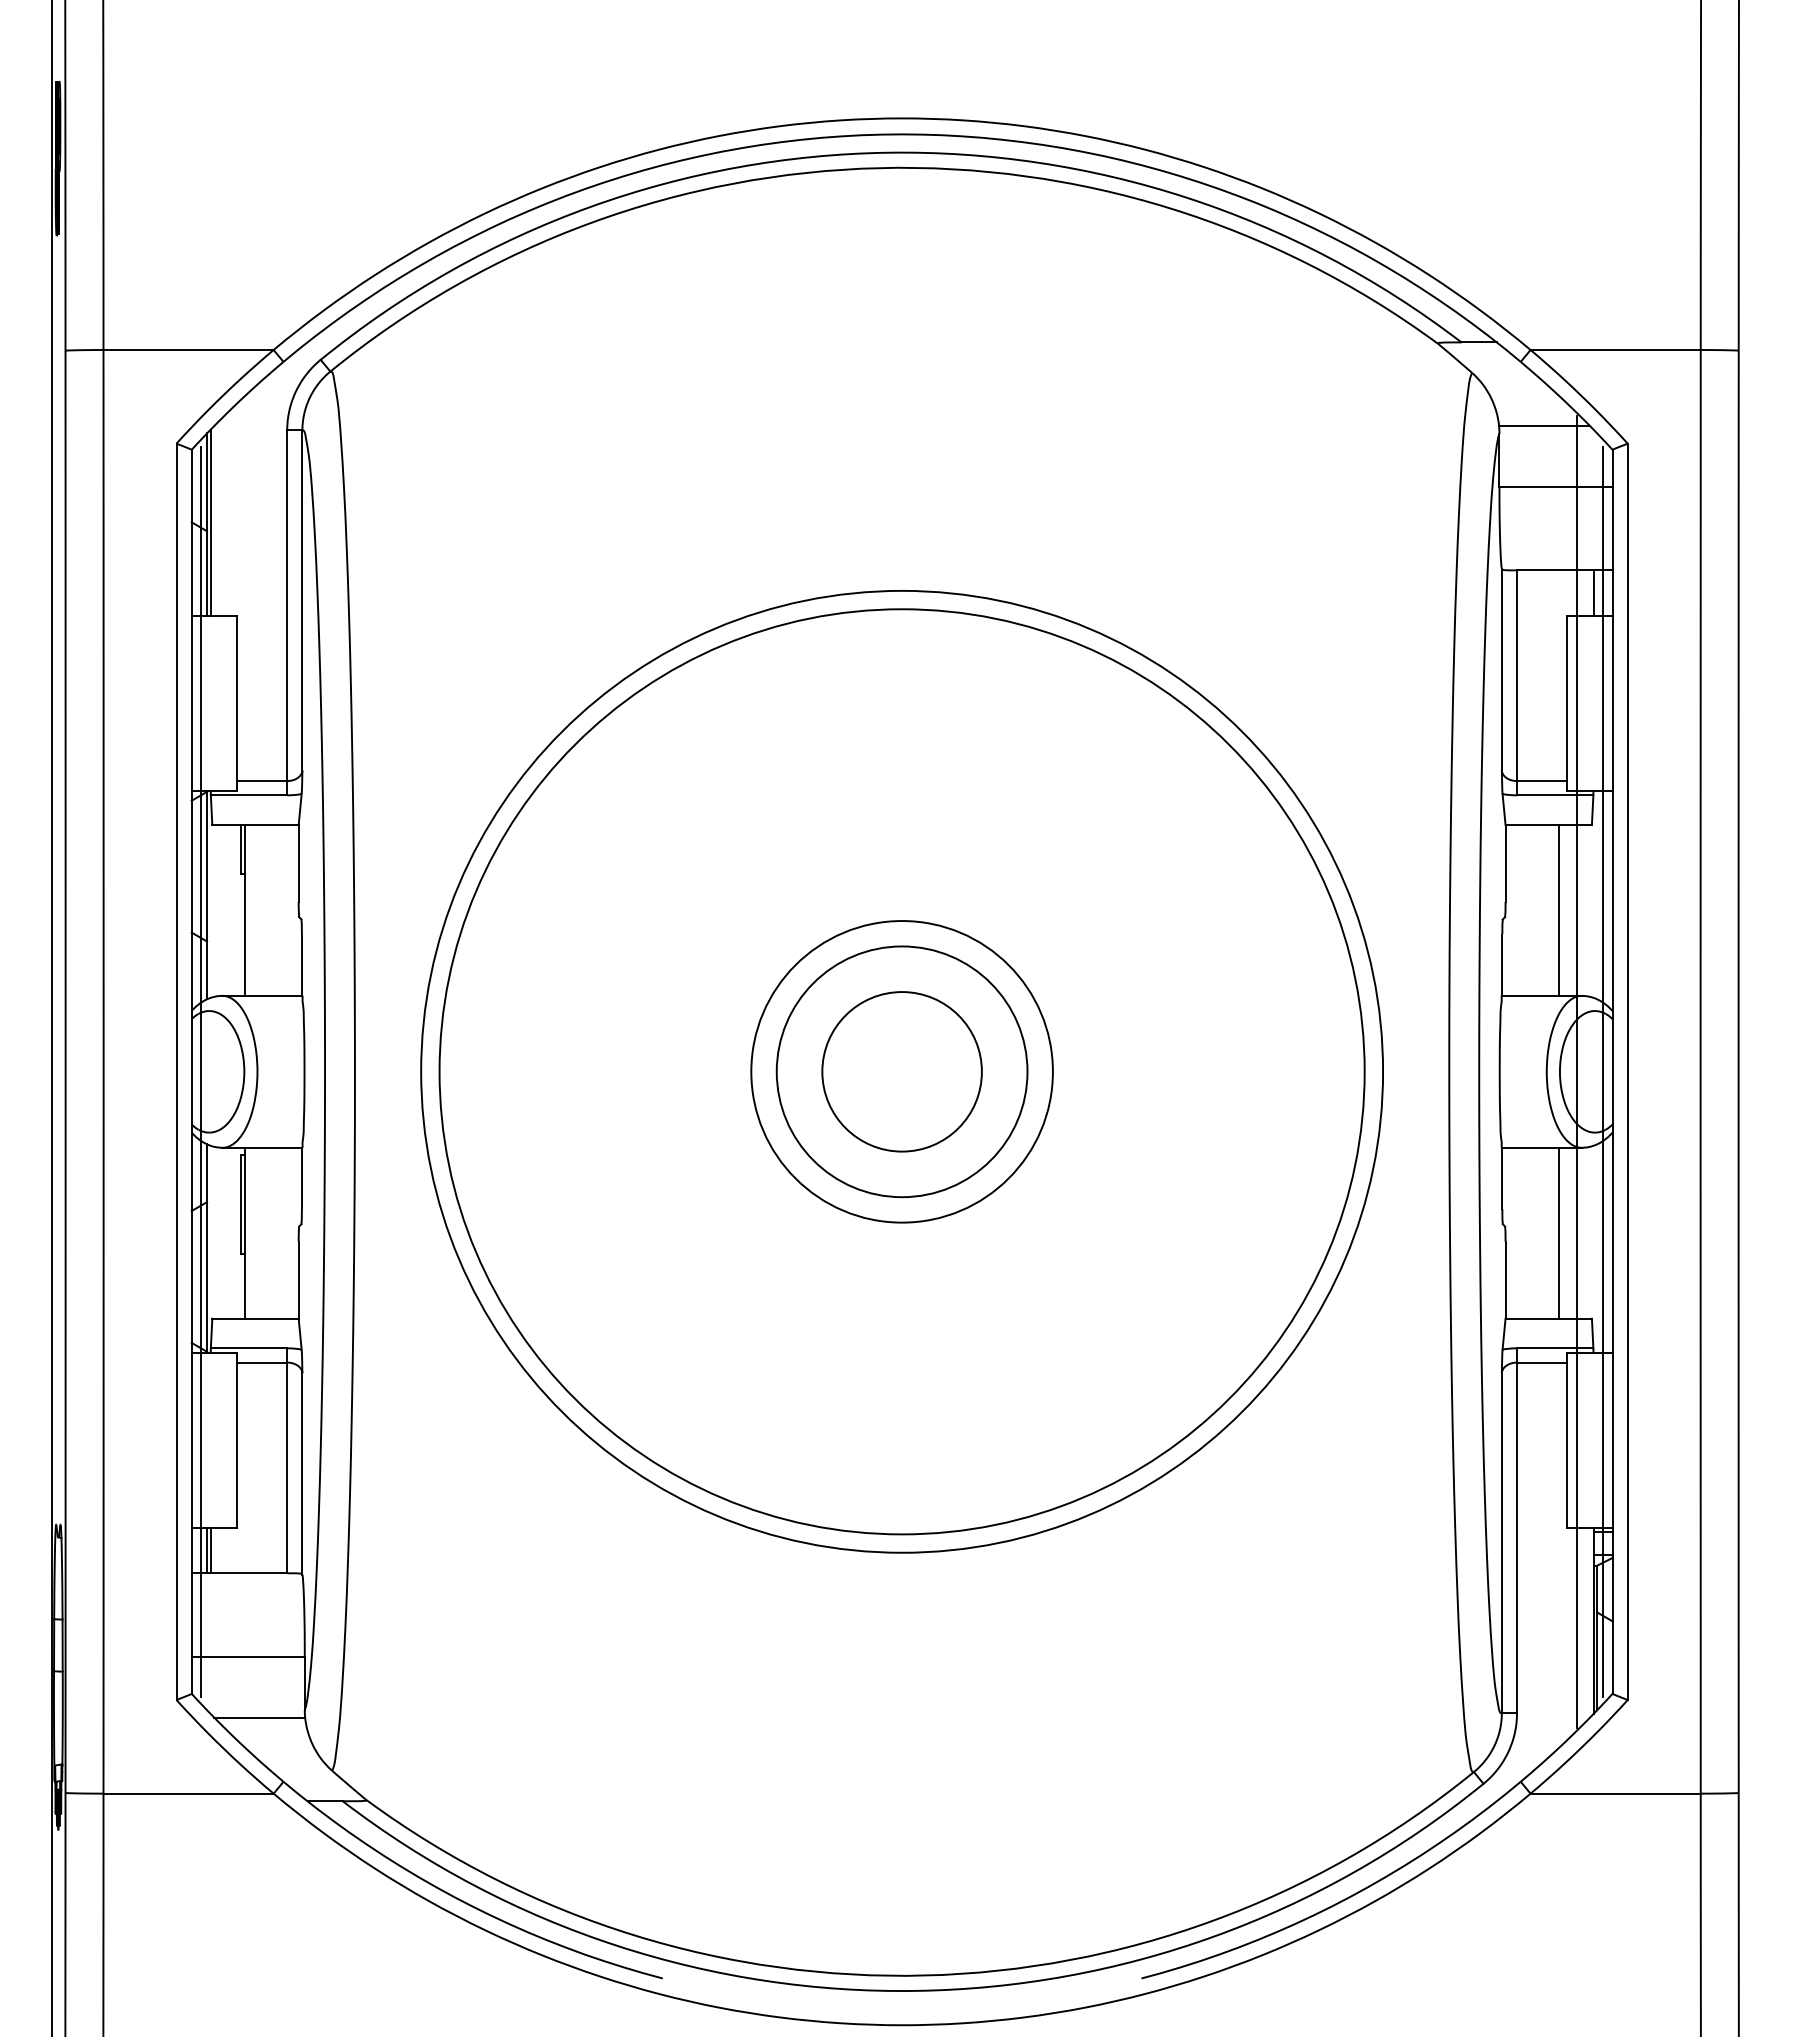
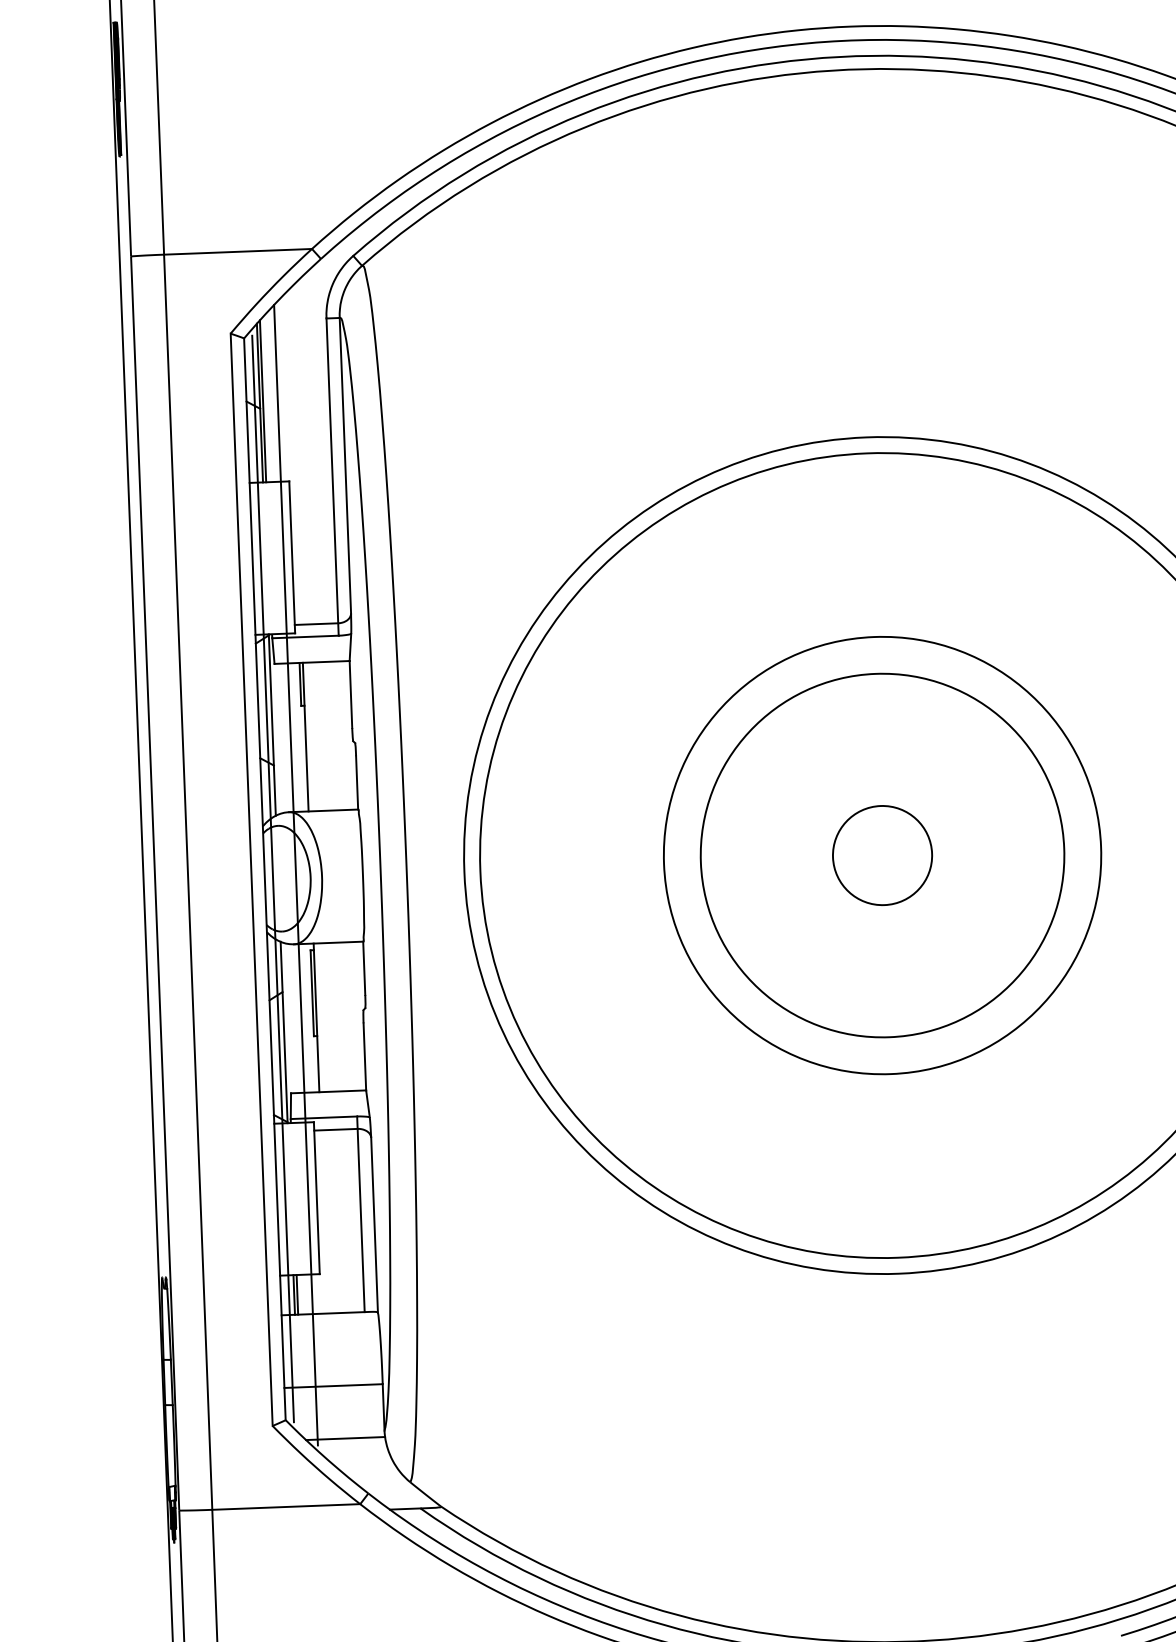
line: (227, 1068) -> (295, 875), added
circle: (901, 1071) -> (882, 855), size x1.67
circle: (902, 1071) -> (882, 855), size x0.71
circle: (902, 1071) -> (882, 855), size x1.67

